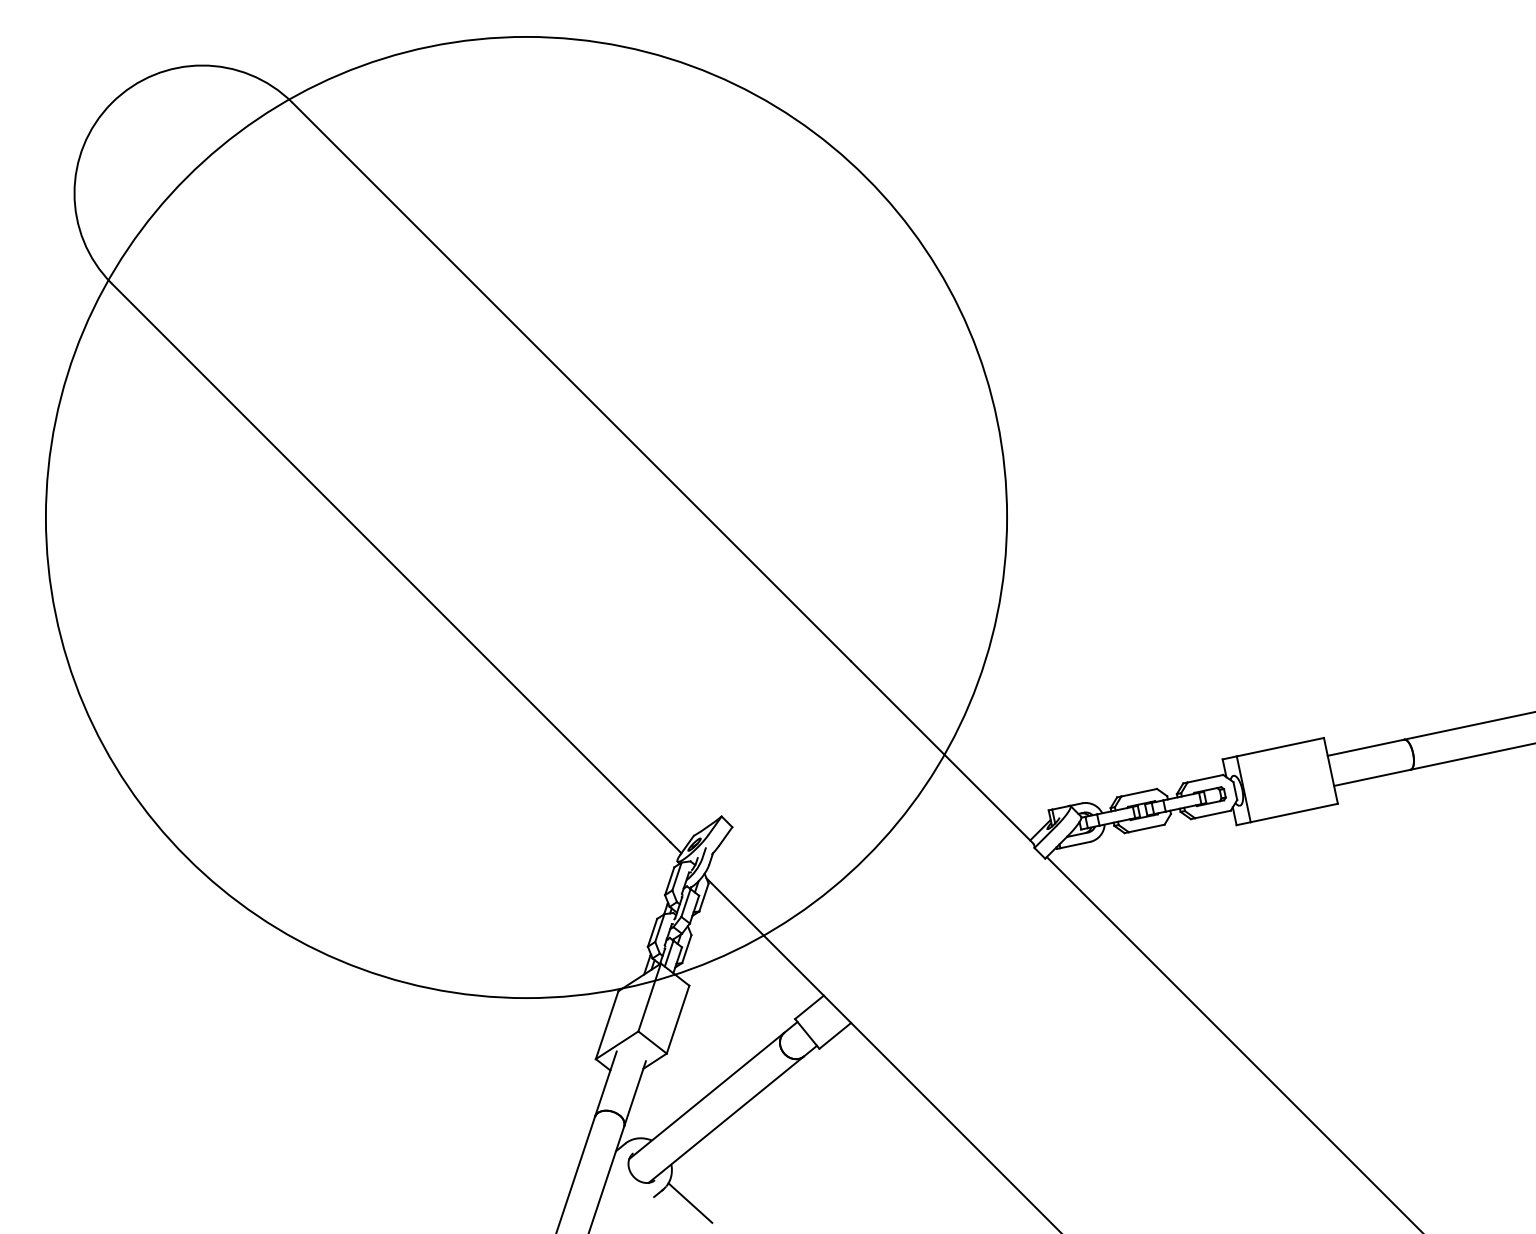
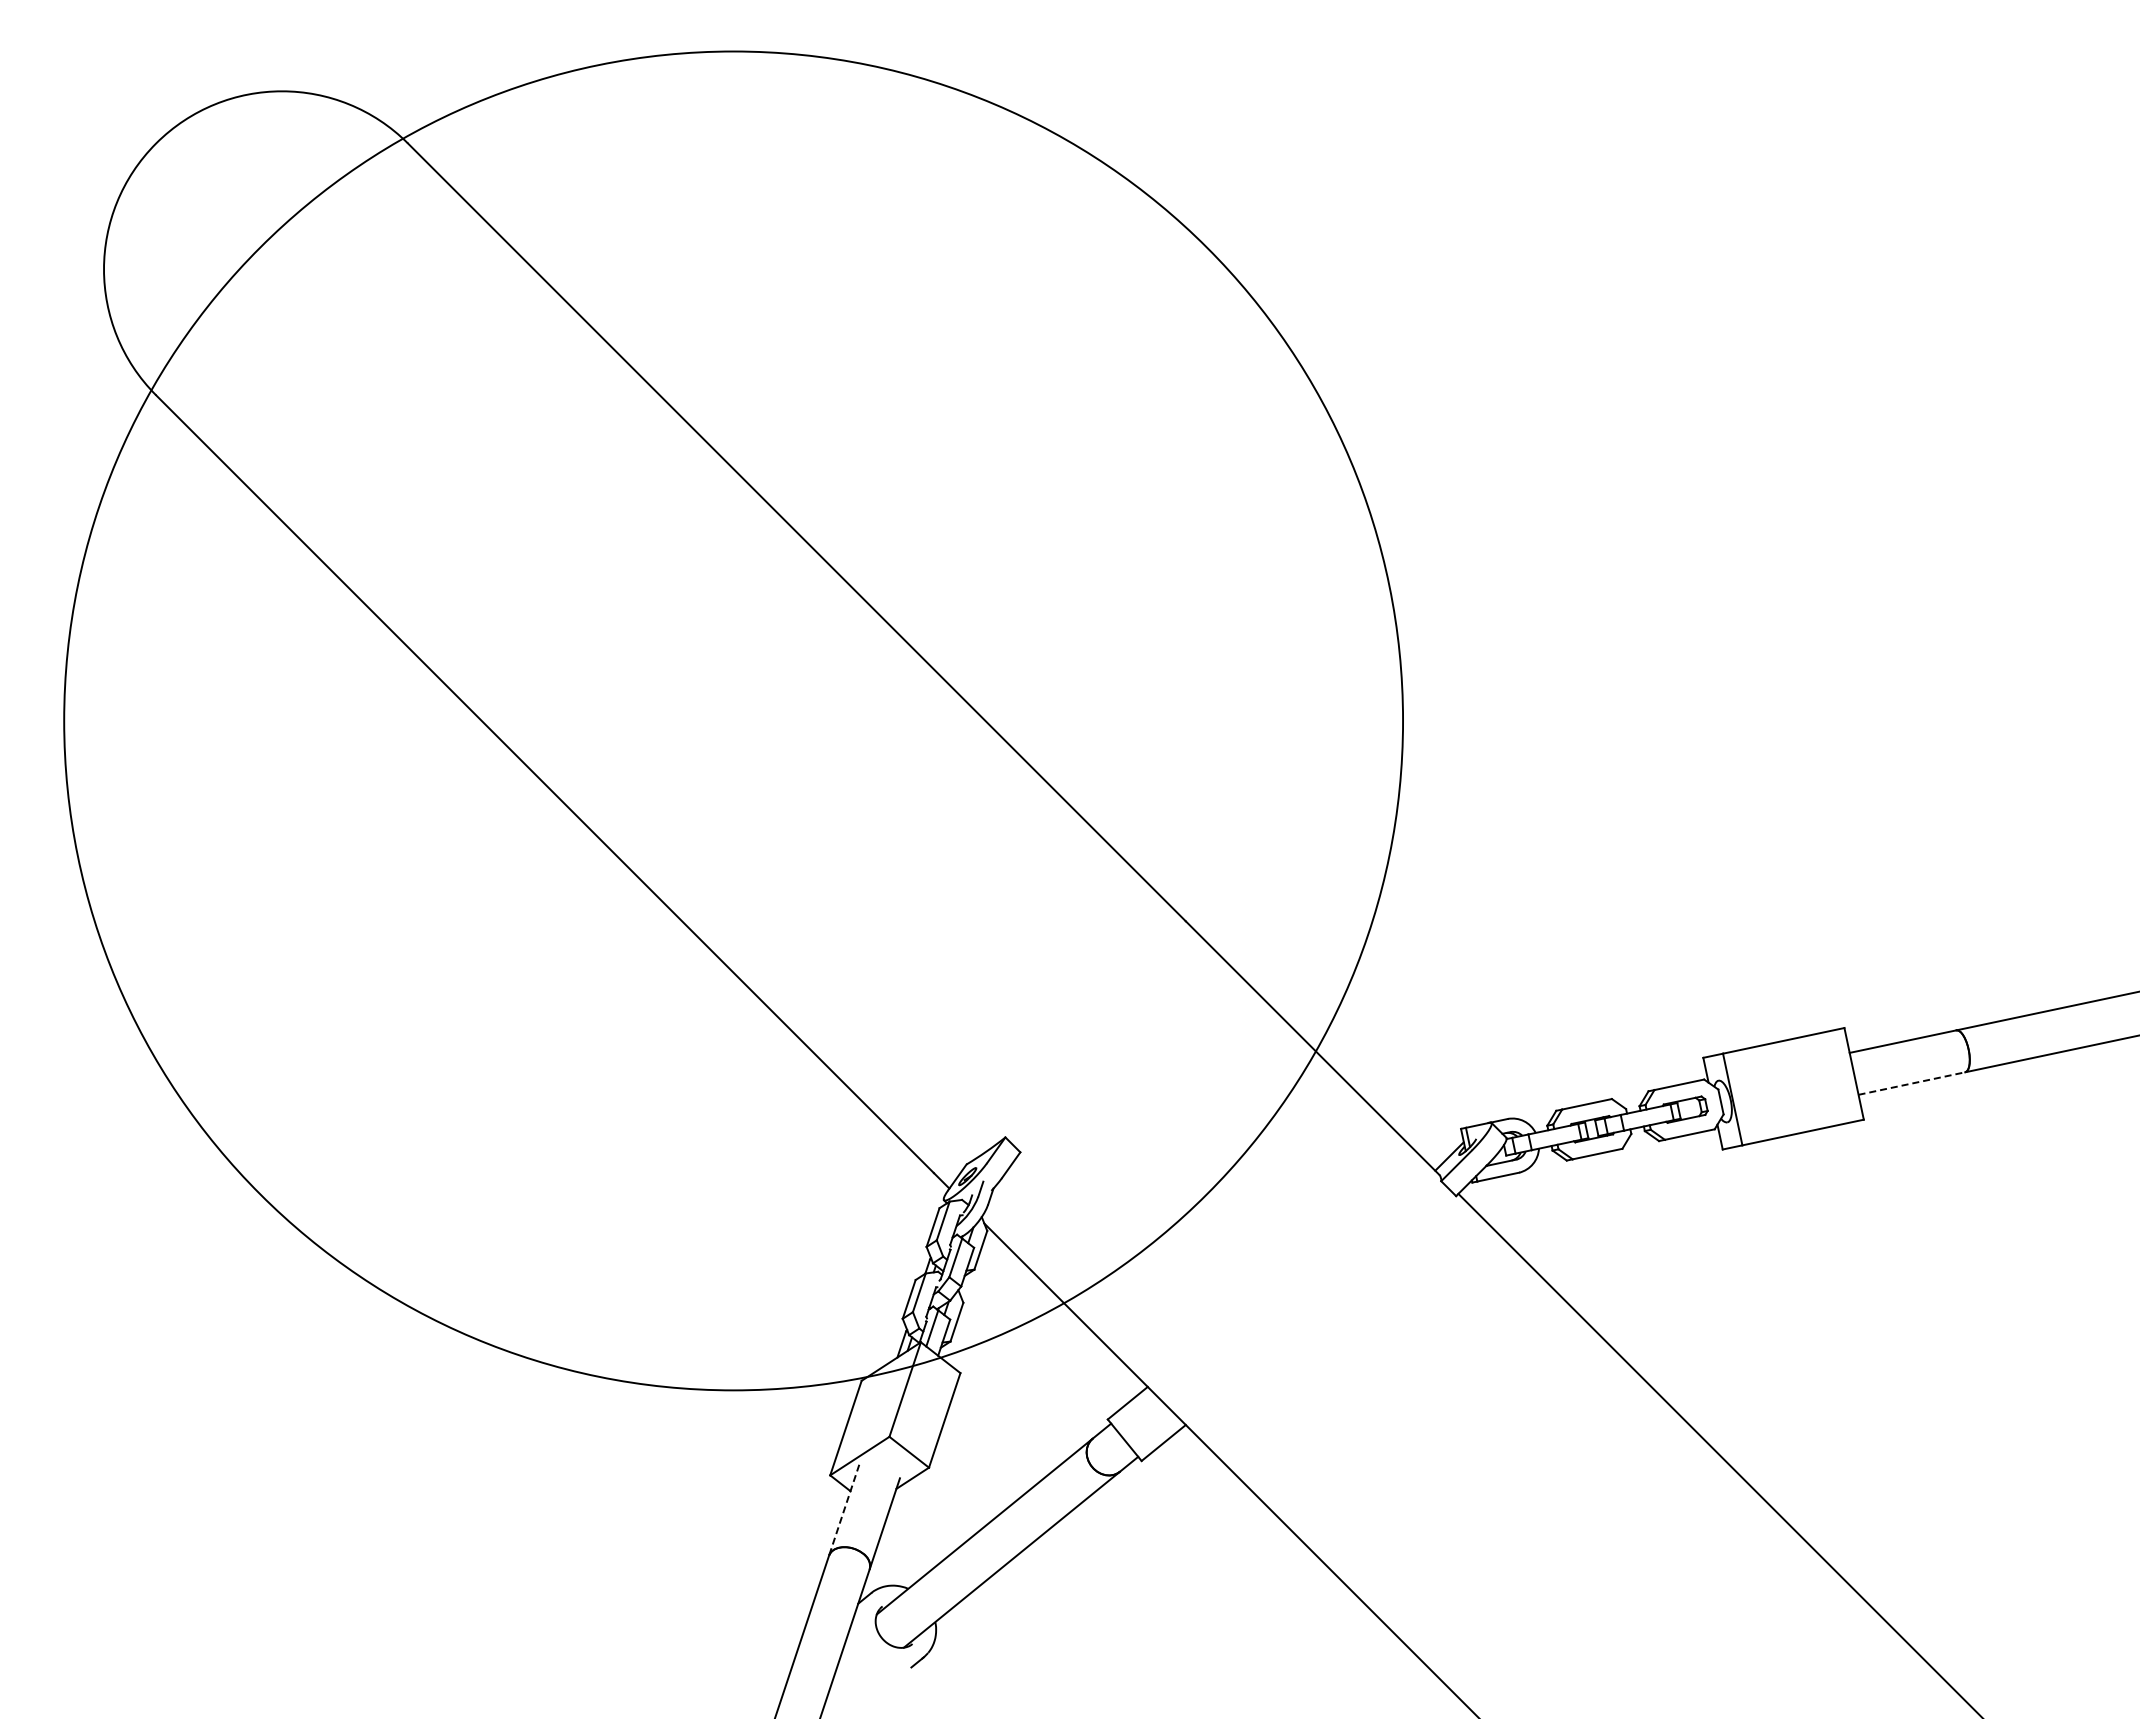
line: (1372, 777) -> (1911, 1083), solid -> dashed
line: (606, 1084) -> (844, 1510), solid -> dashed
line: (690, 1202) -> (961, 1675), removed

